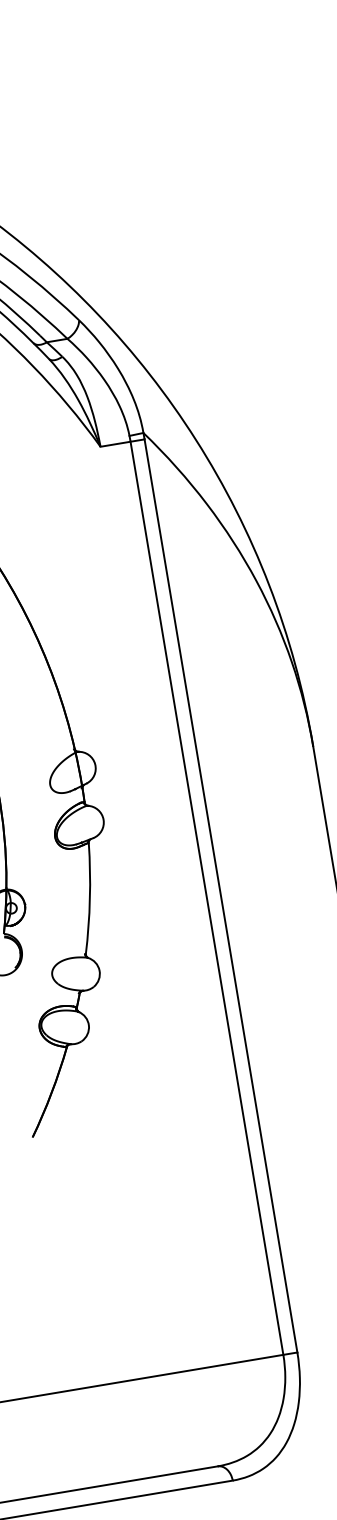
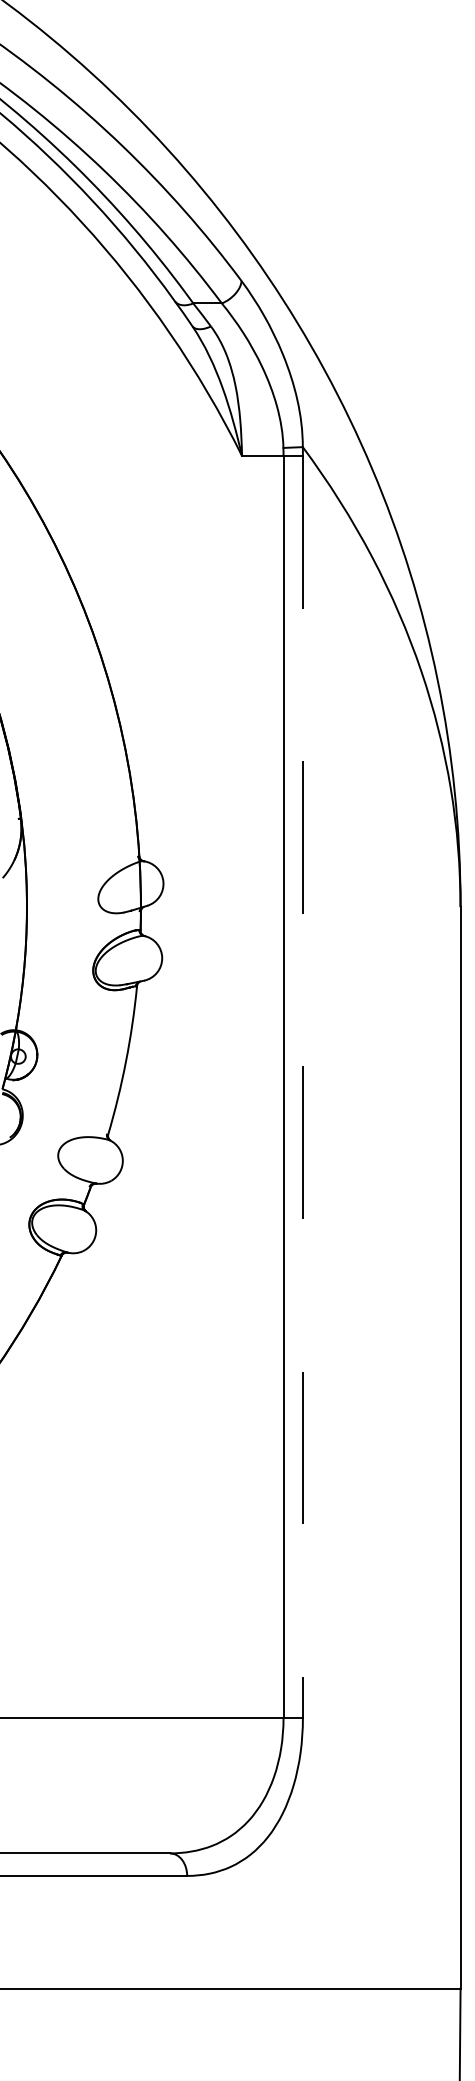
line: (220, 896) -> (302, 1087), solid -> dashed

